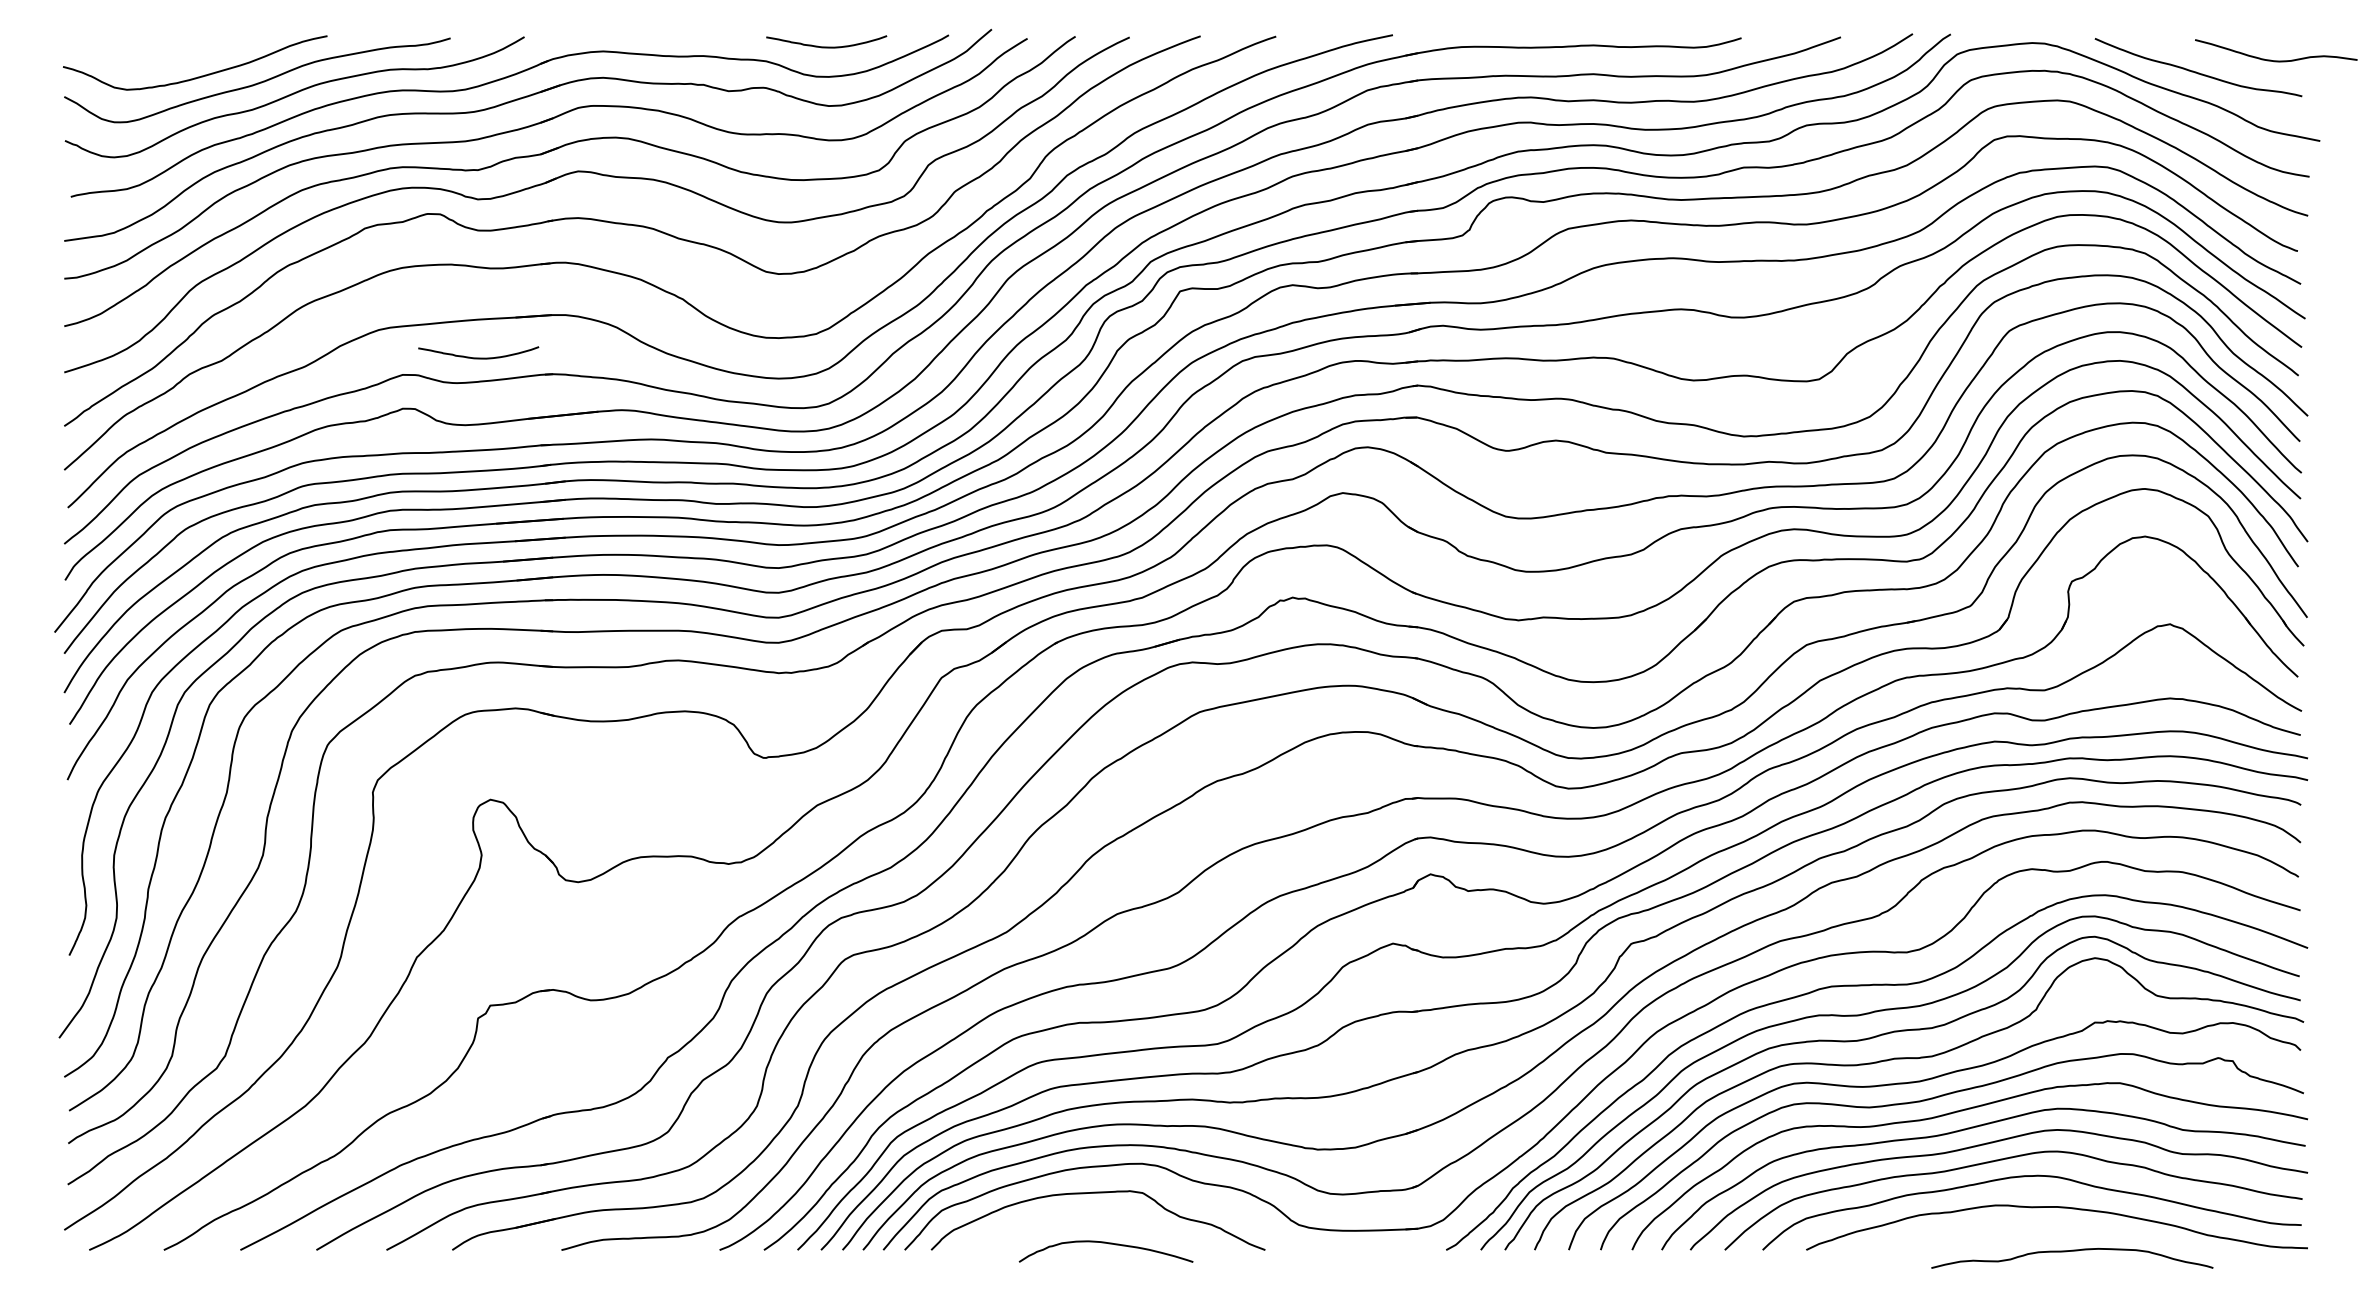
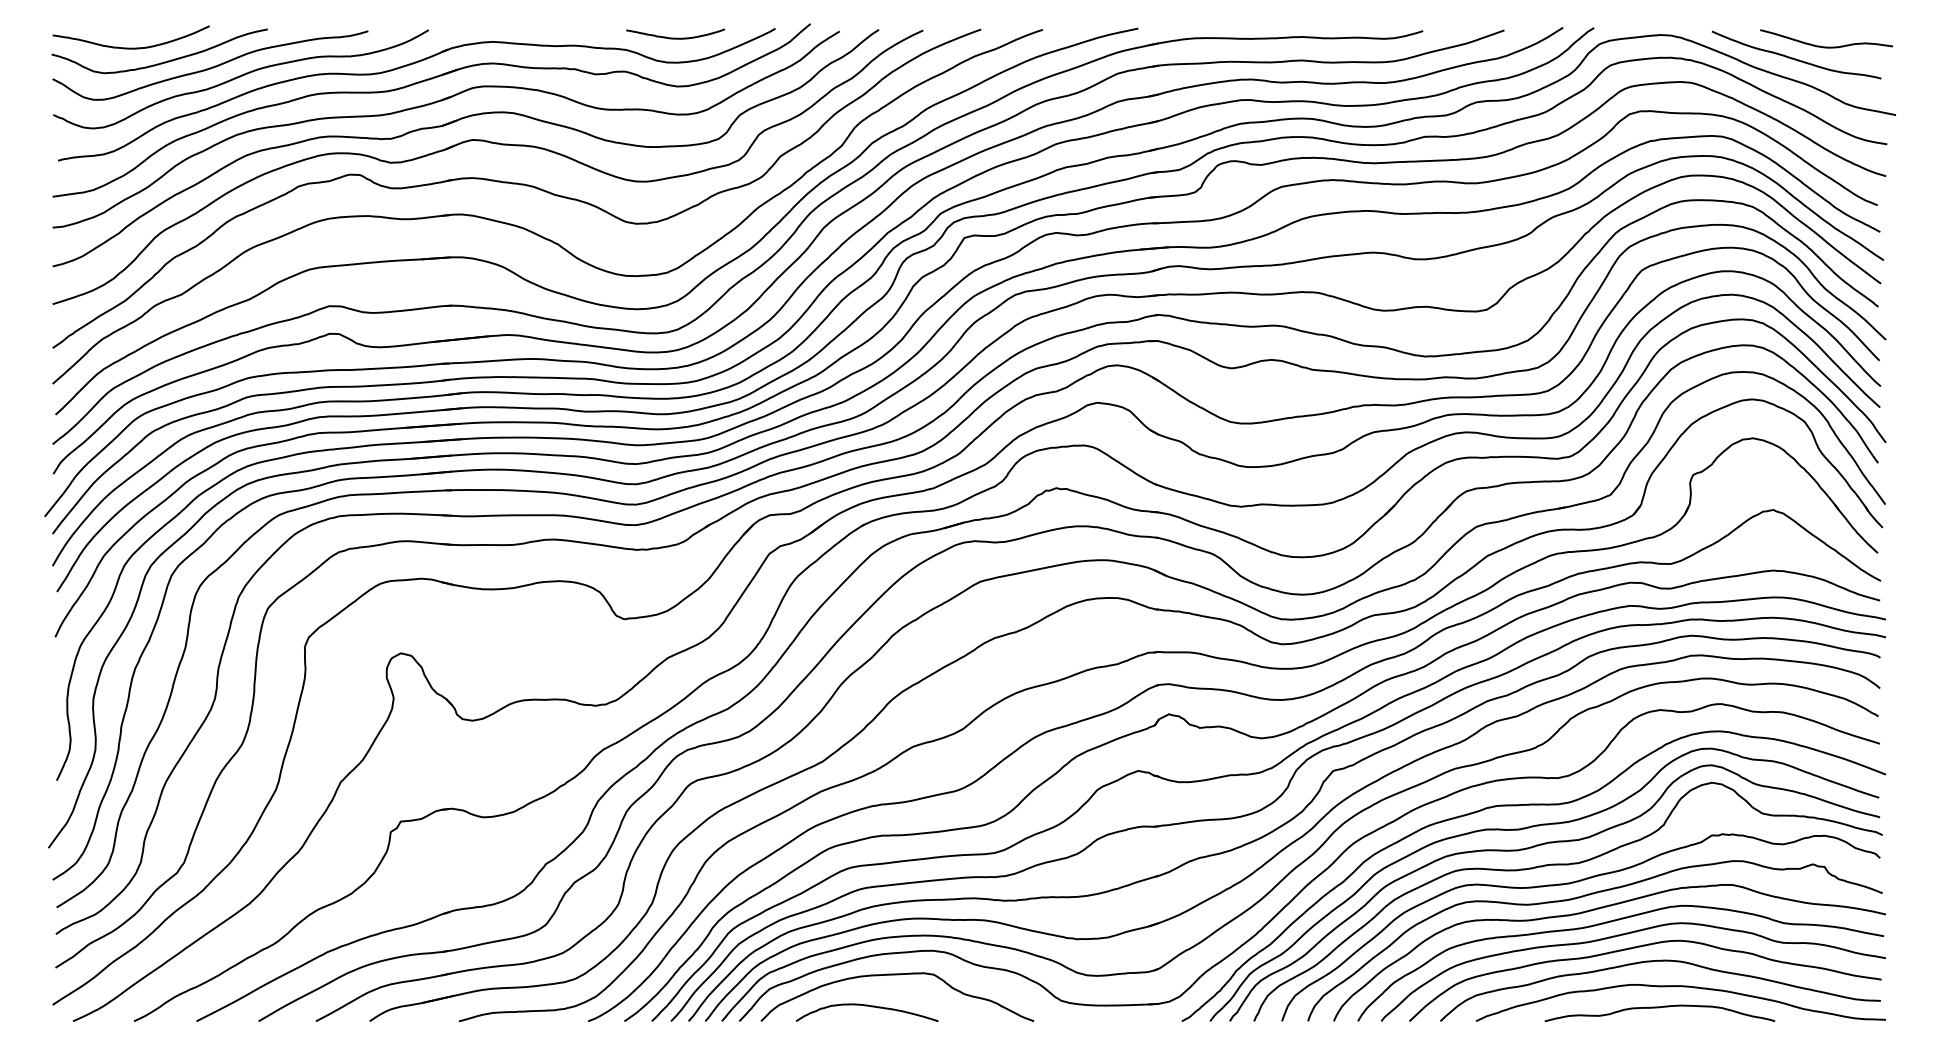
curve: (160, 58) -> (131, 47), added
curve: (2276, 60) -> (1826, 46), moved
curve: (478, 357) -> (391, 291), removed
curve: (1108, 1244) -> (869, 1006), moved
curve: (2072, 1251) -> (1660, 1007), moved

